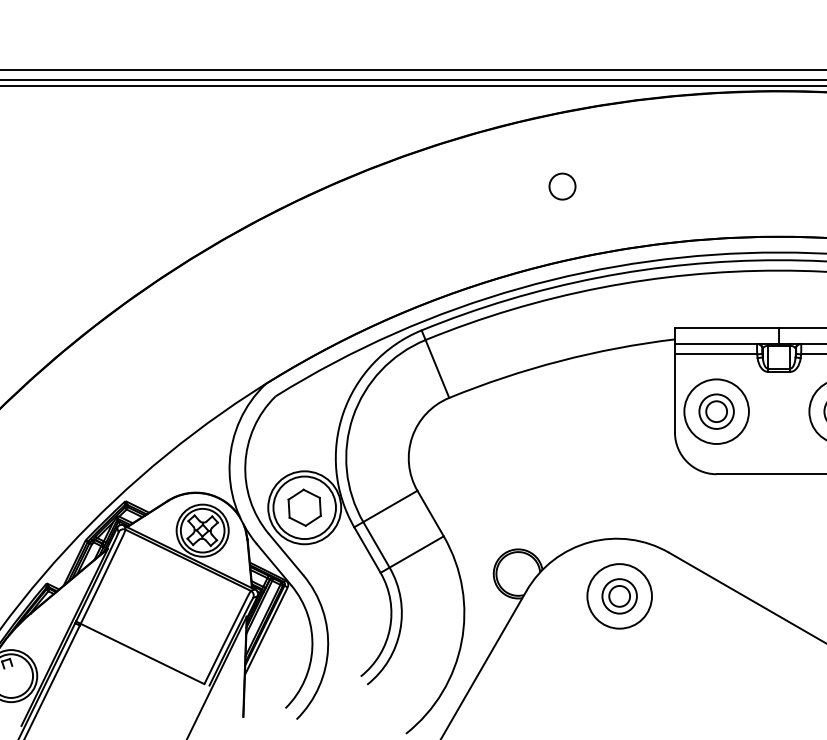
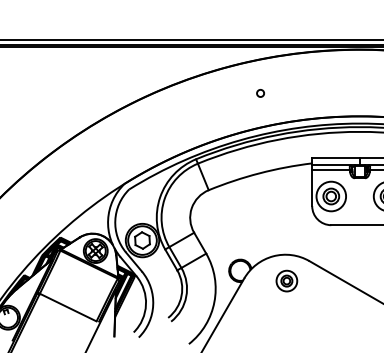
circle: (562, 186) -> (260, 93), size x0.6
part: (618, 594) -> (286, 280), size x0.7

